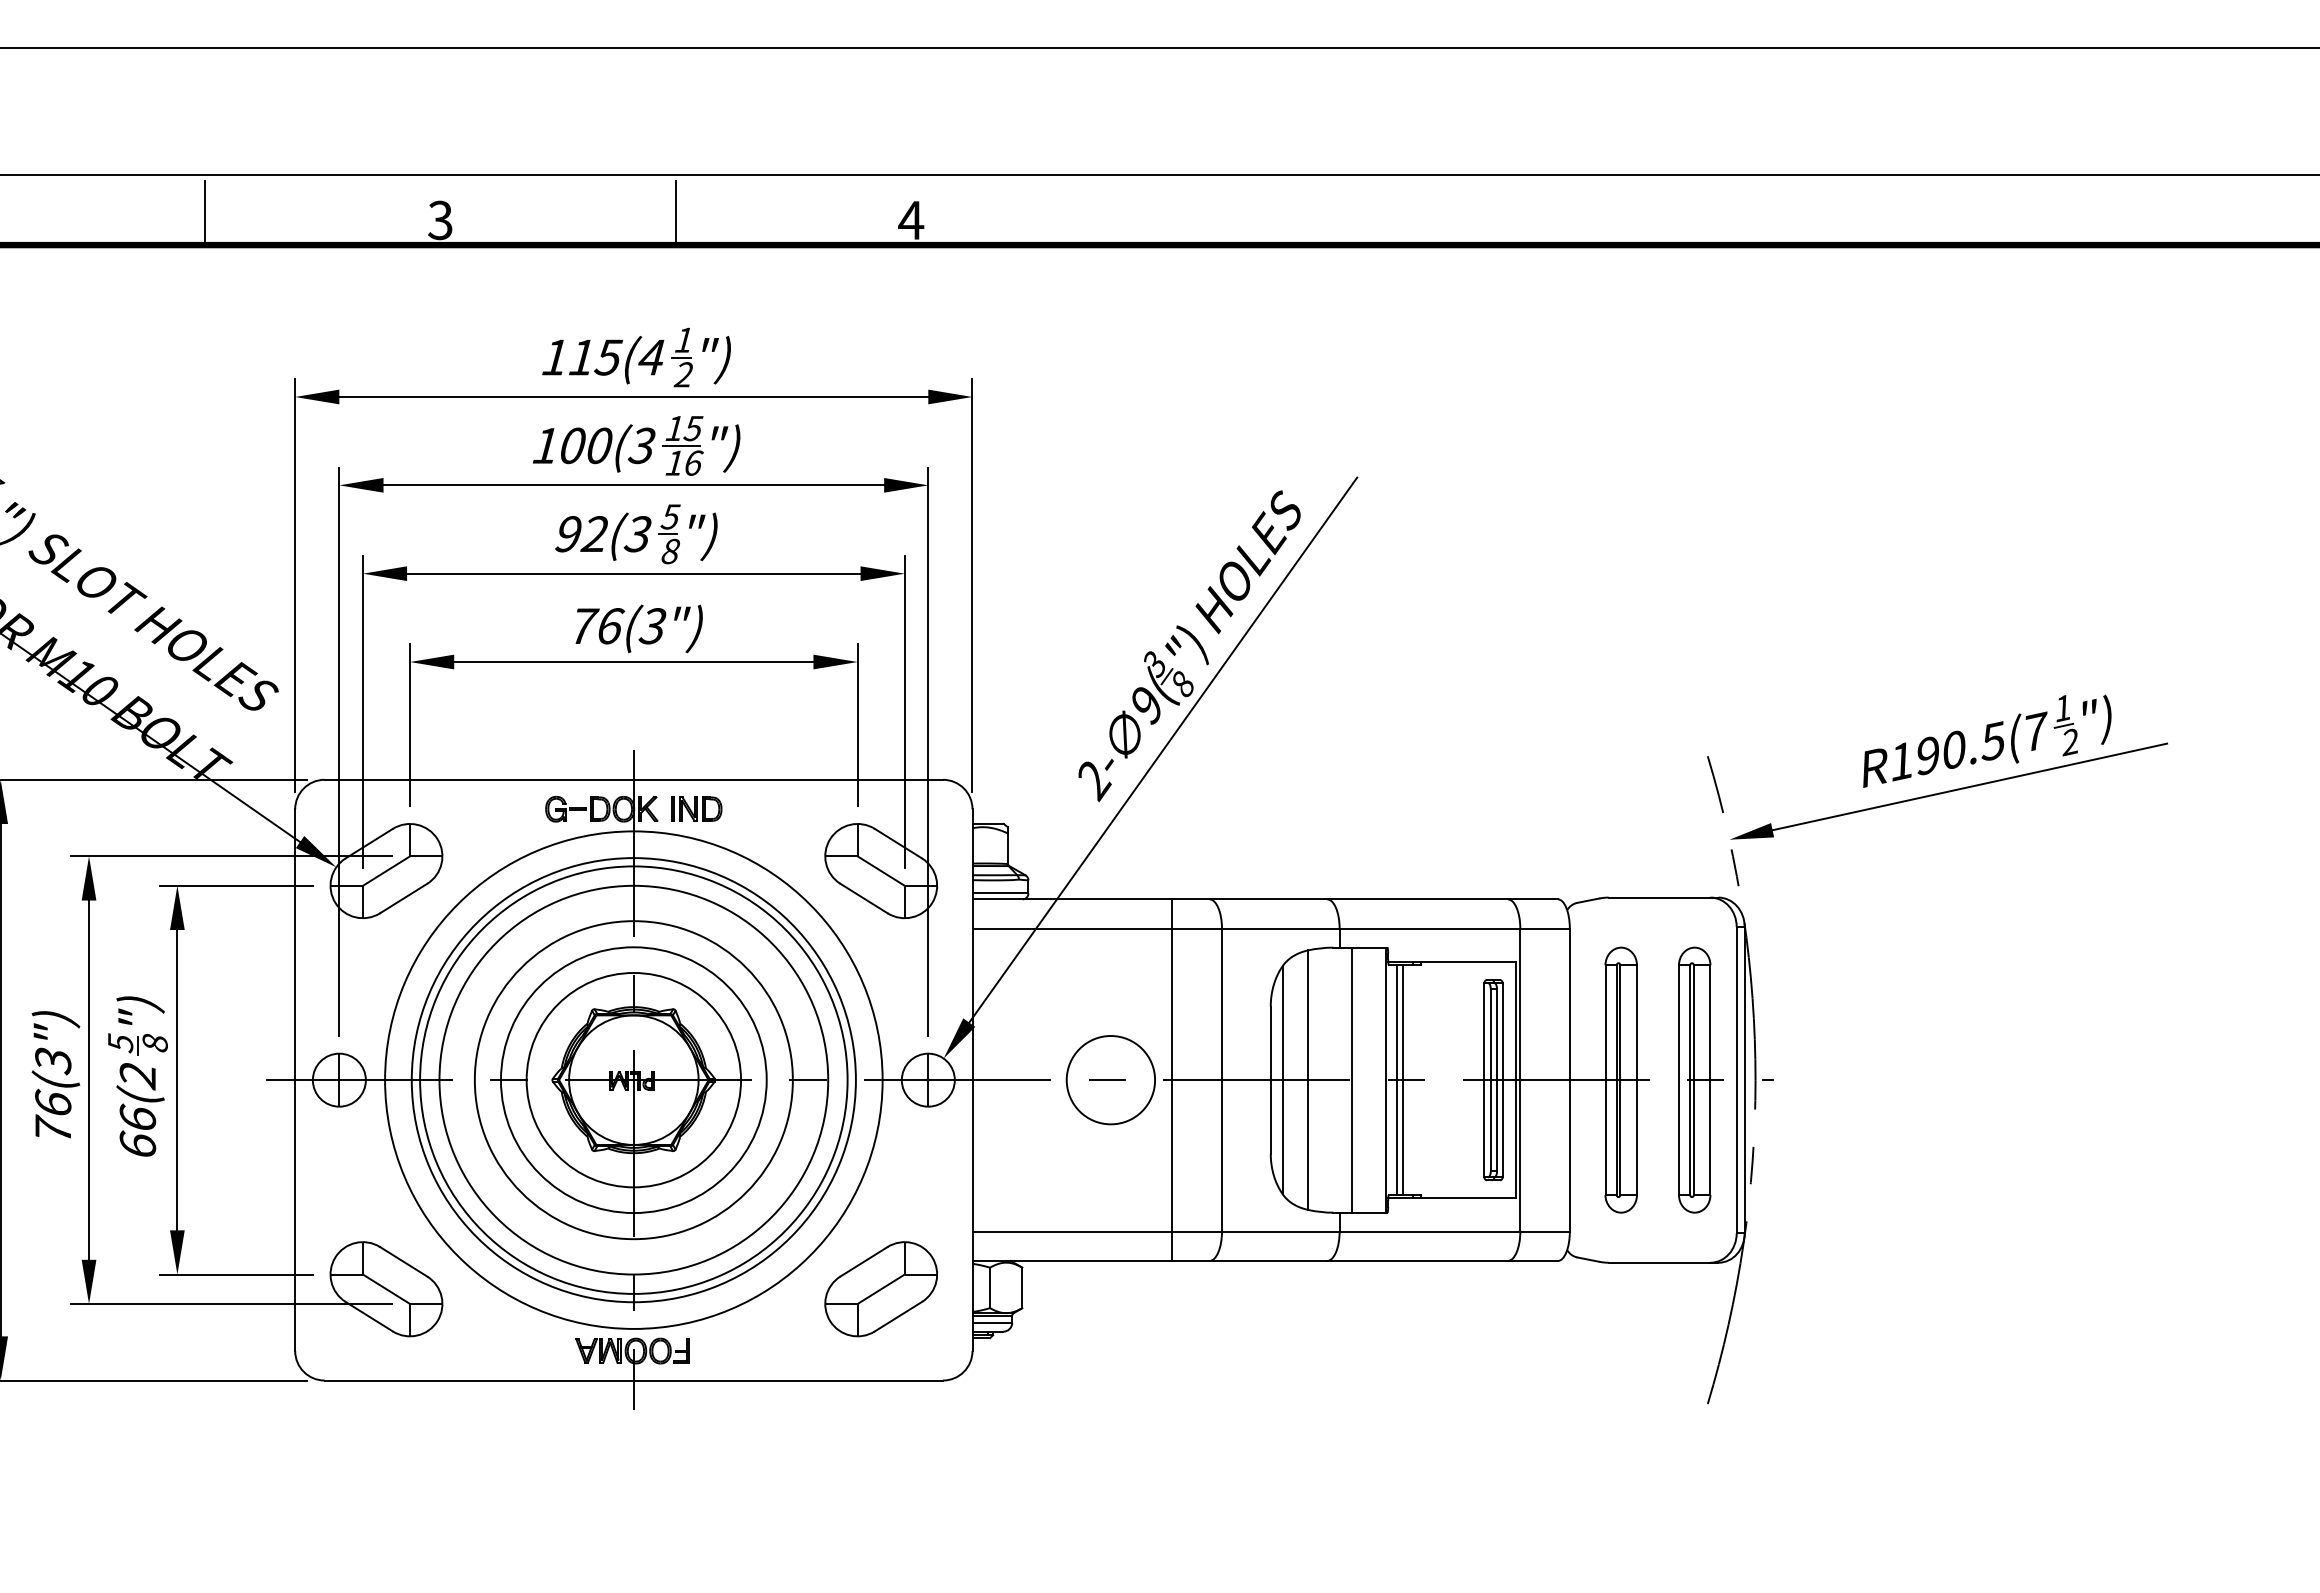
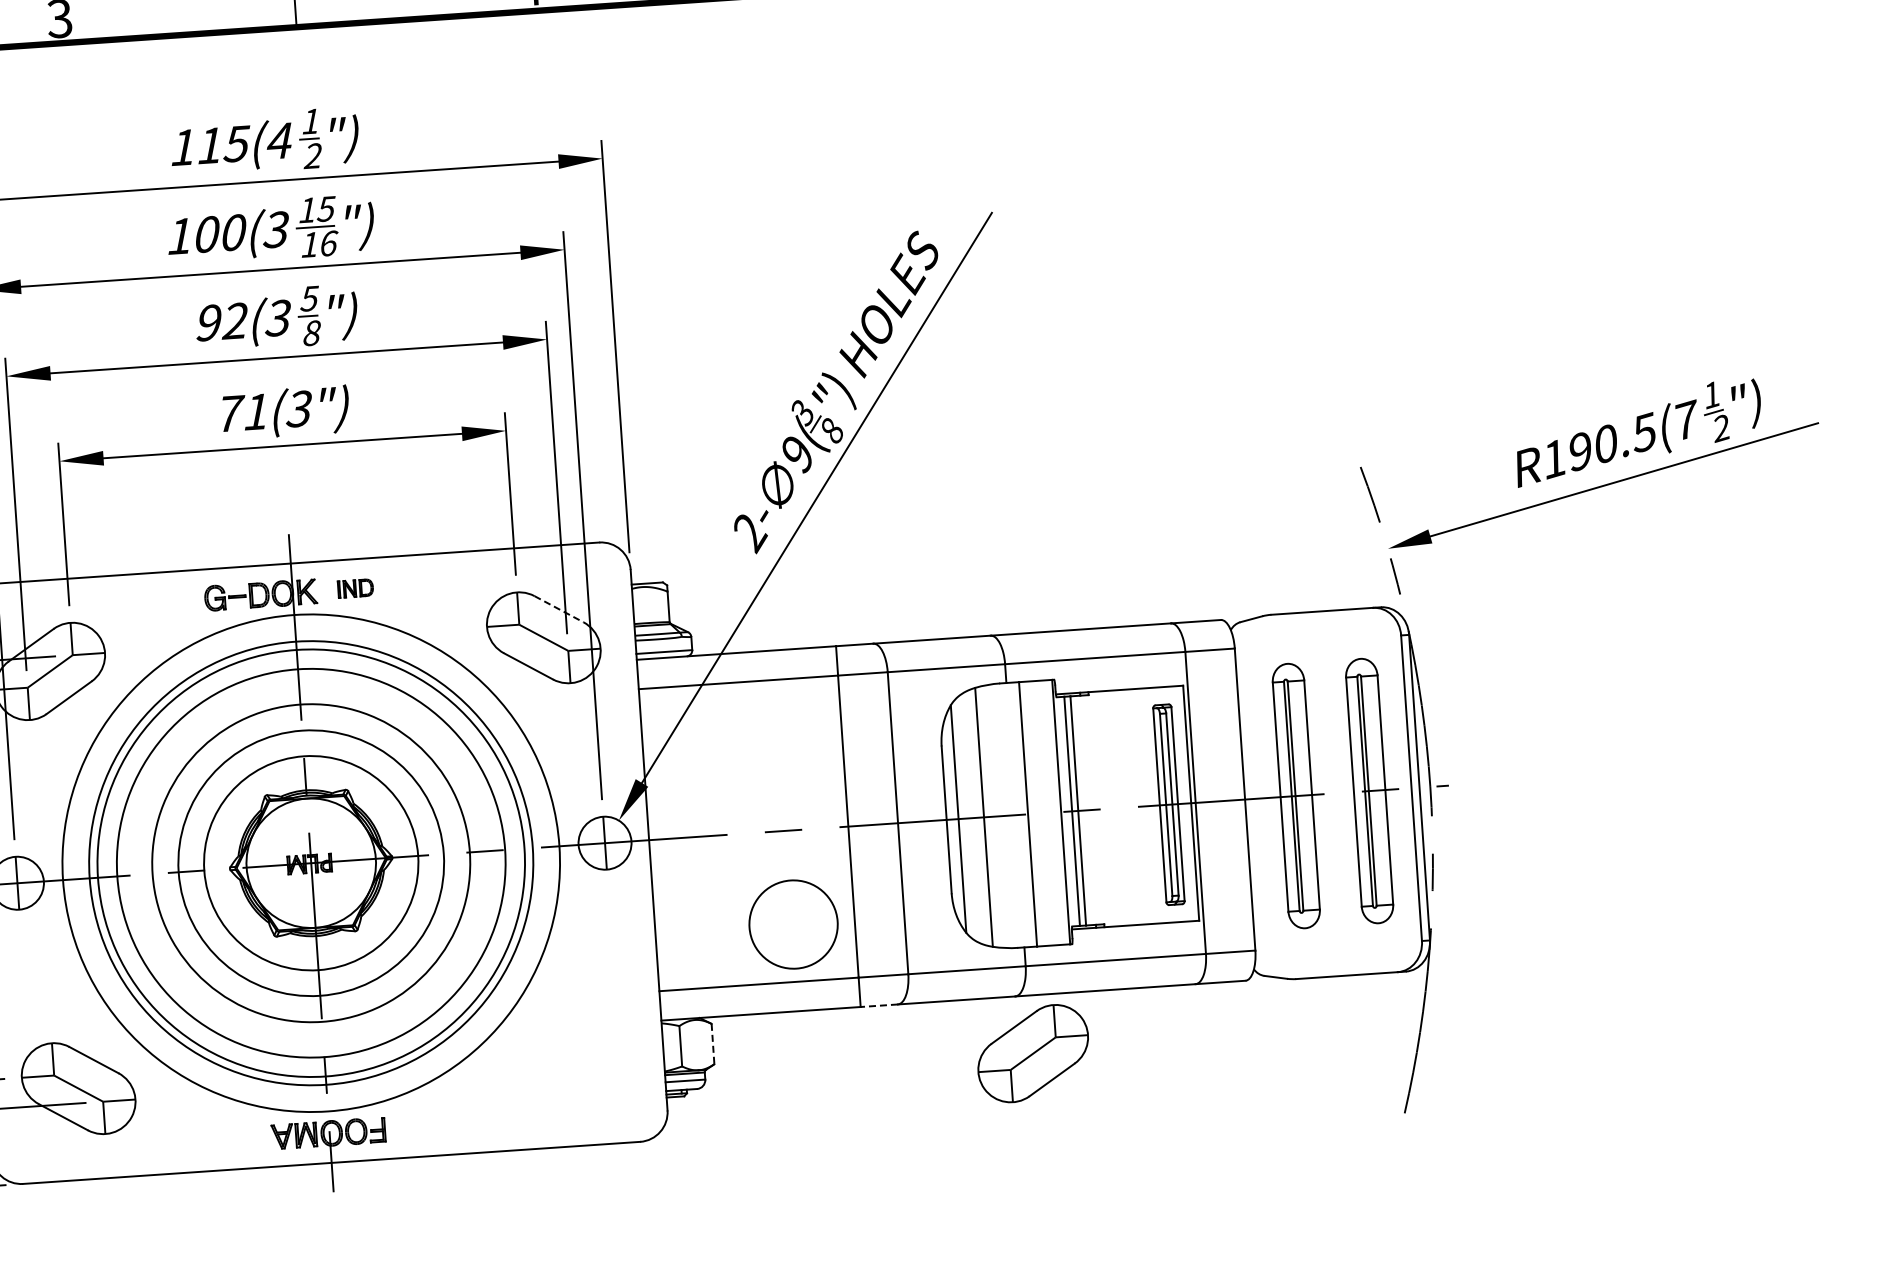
text: (611, 626) -> (258, 412), 76(3") -> 71(3")
part: (696, 808) -> (355, 587), size x0.7
line: (898, 843) -> (559, 609), solid -> dashed
circle: (1110, 1080) -> (793, 924), moved
line: (1190, 1260) -> (878, 1005), solid -> dashed
line: (1022, 1288) -> (713, 1044), solid -> dashed
part: (880, 1289) -> (1032, 1053), moved

